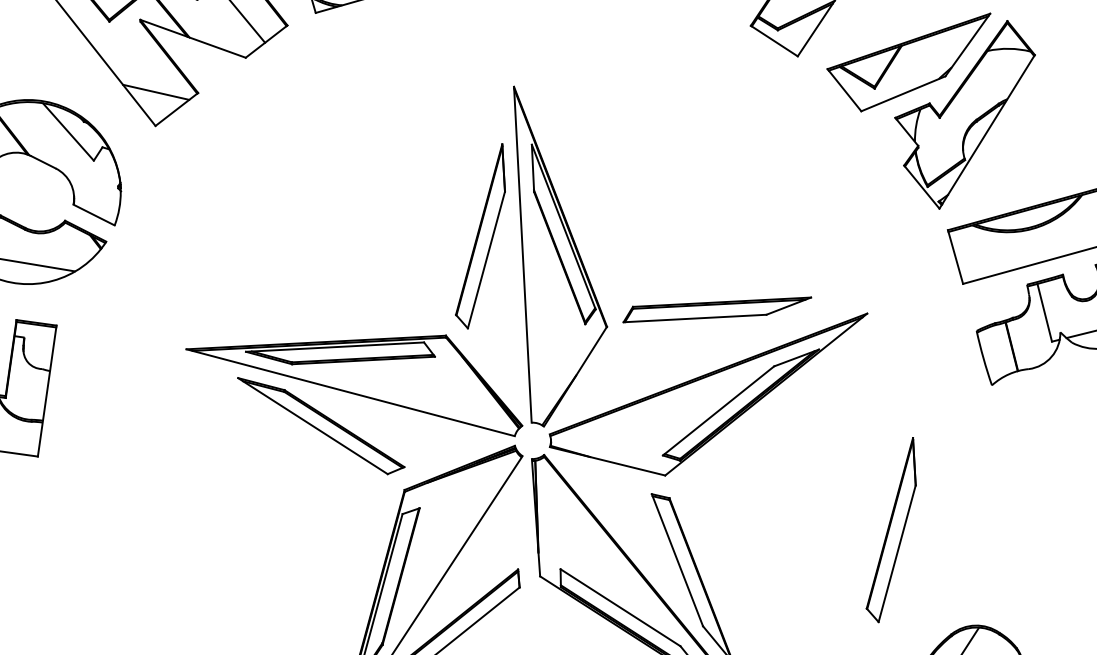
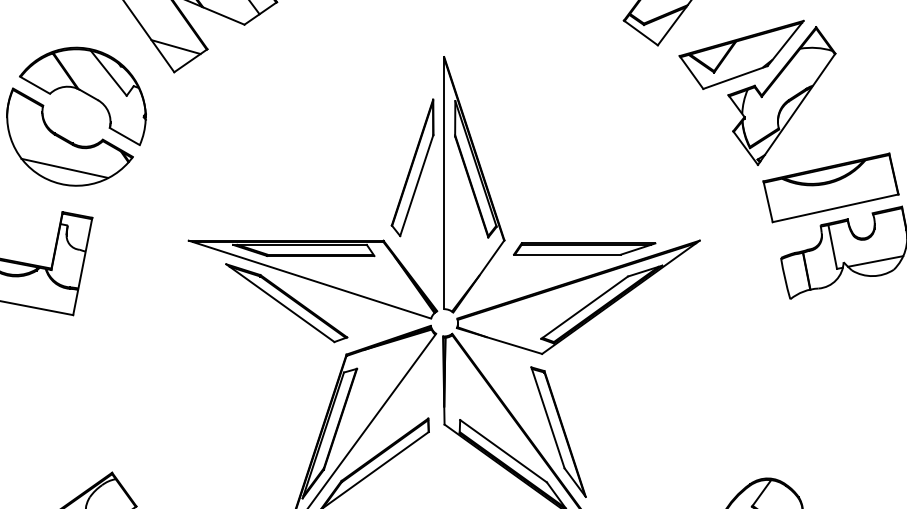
part: (717, 309) -> (584, 248), moved
part: (890, 529) -> (708, 403), removed

